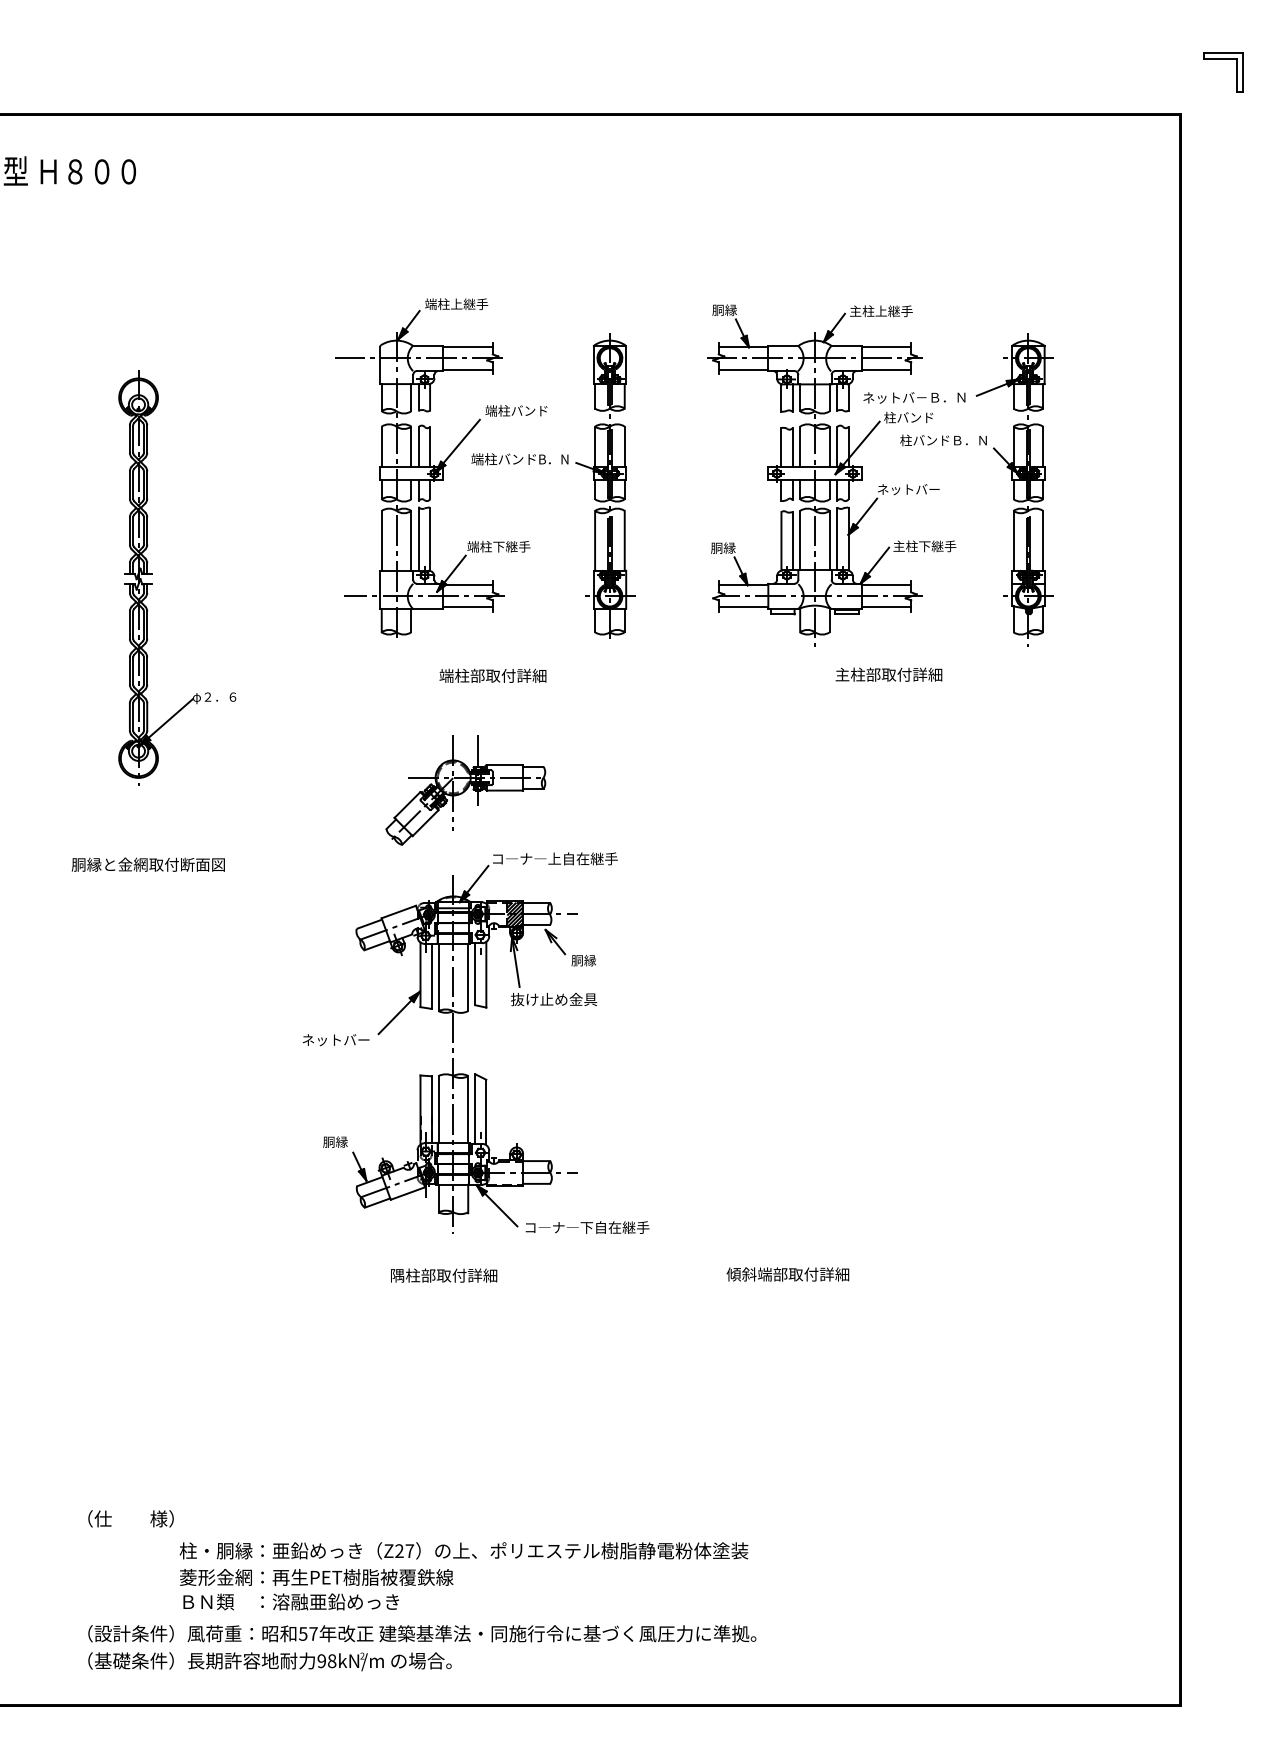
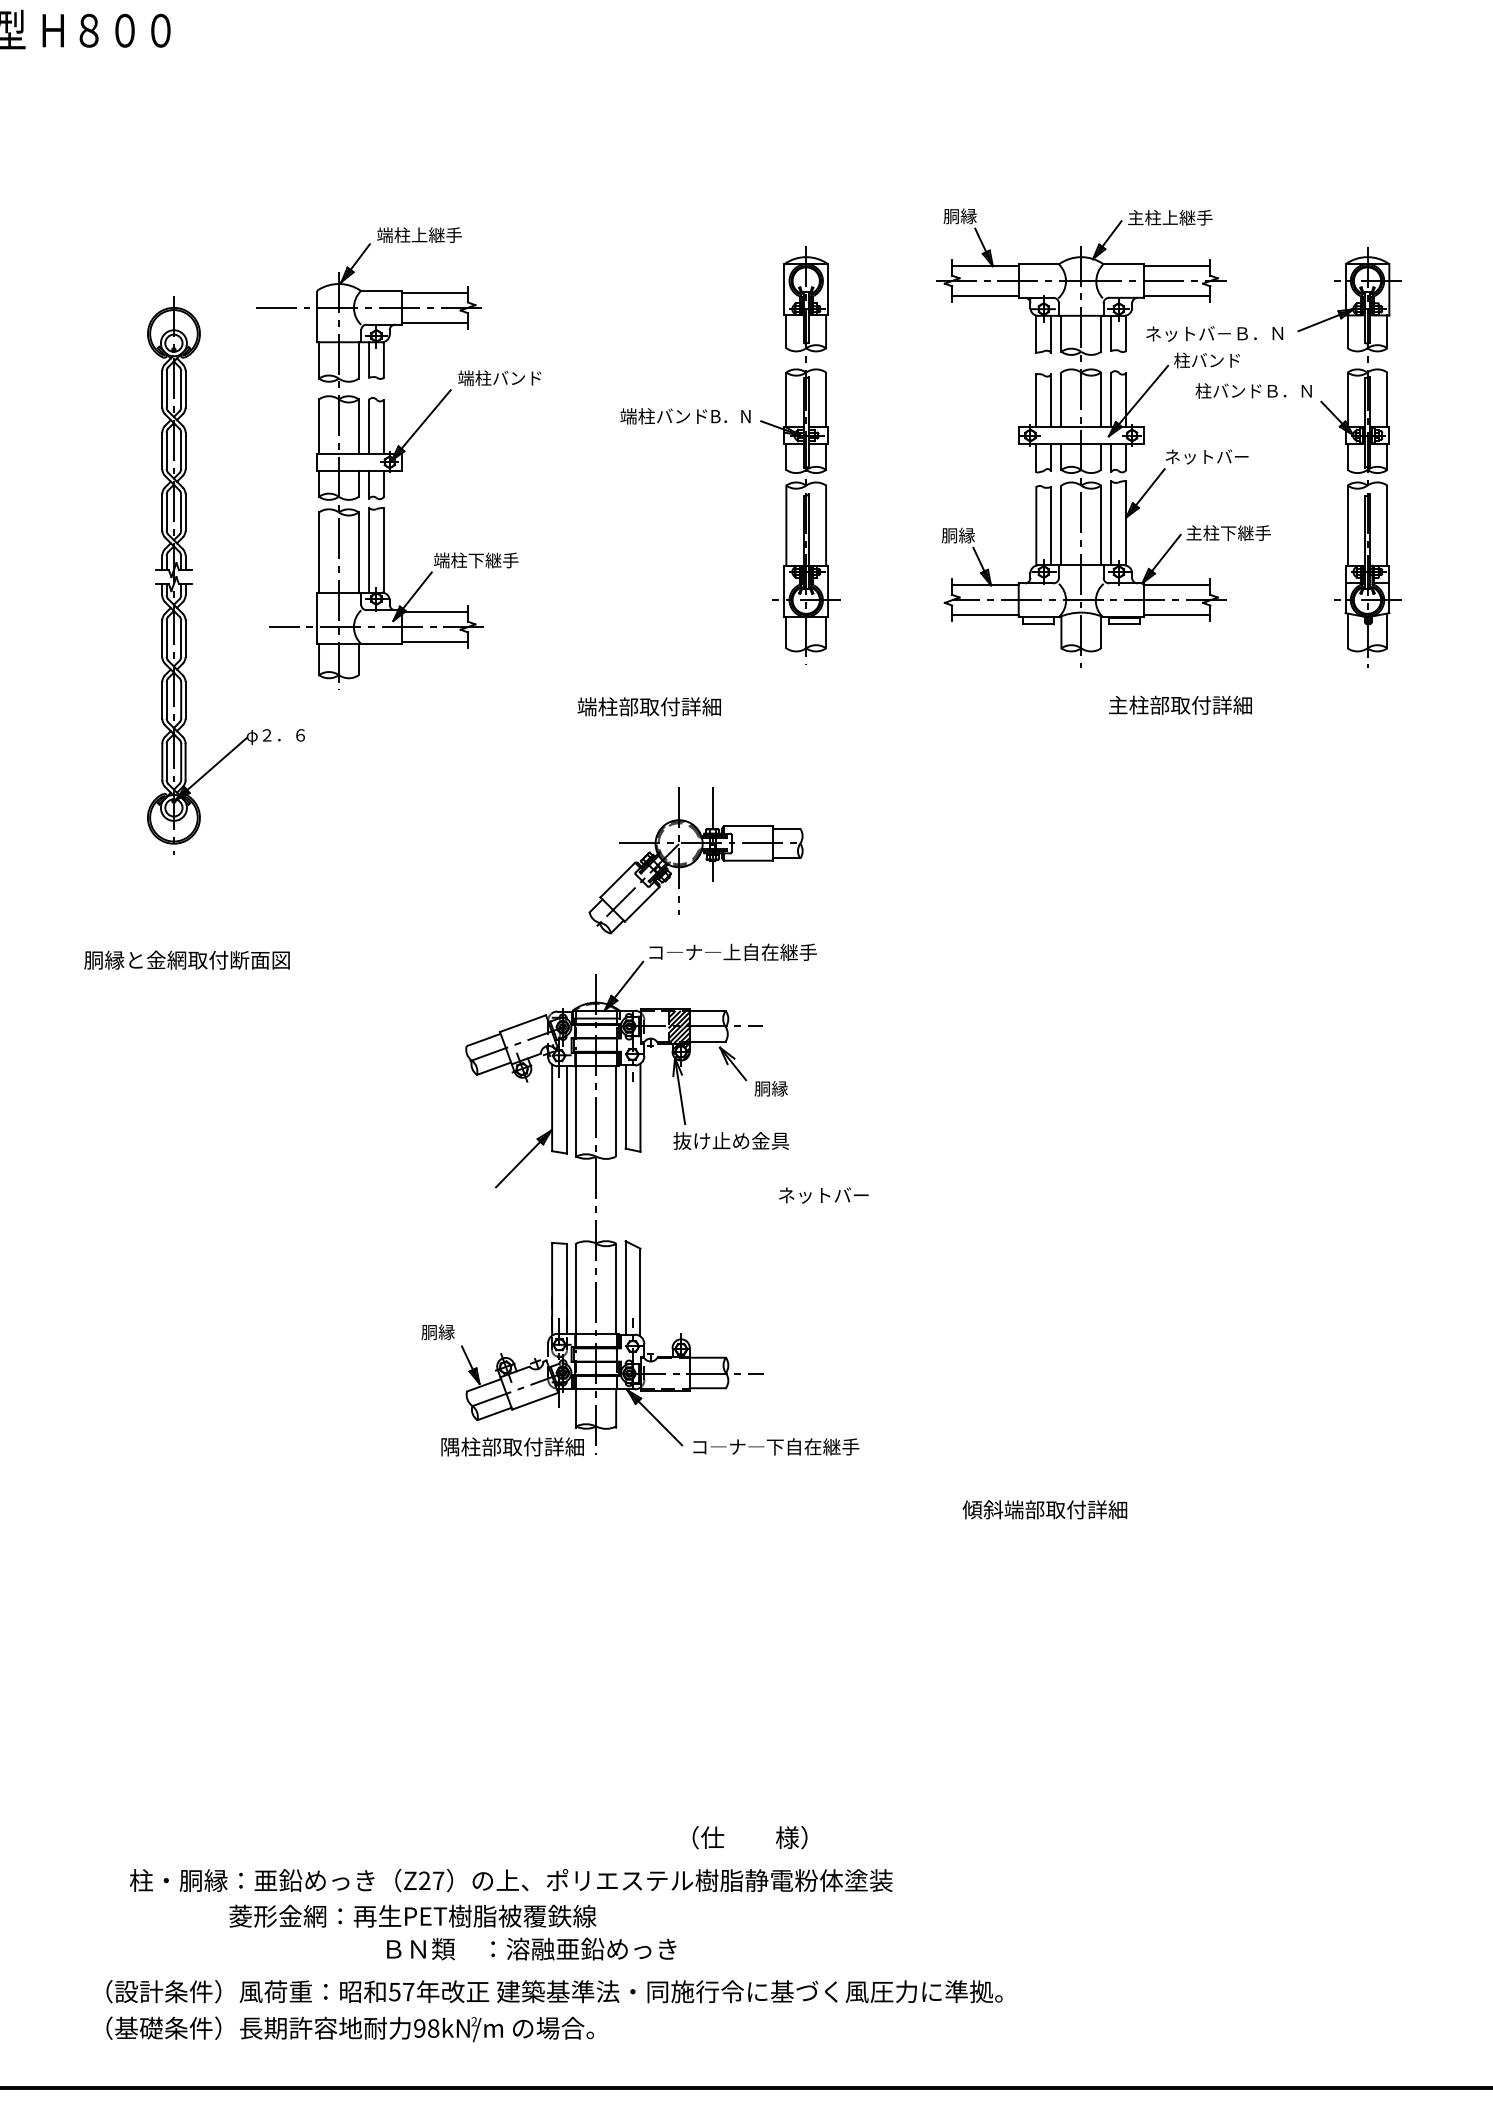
part: (441, 467) -> (399, 454), moved
part: (465, 790) -> (695, 860), moved
text: (335, 1040) -> (823, 1195), moved
text: (444, 1275) -> (513, 1446), moved
text: (130, 1518) -> (749, 1837), moved
text: (463, 1550) -> (510, 1880), moved
text: (290, 1601) -> (530, 1948), moved

